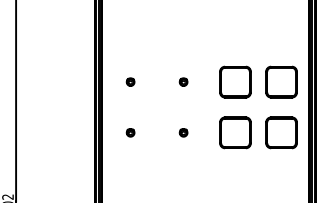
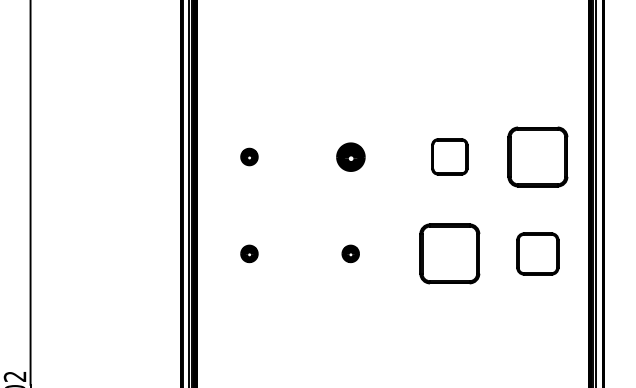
part: (183, 81) -> (350, 155), size x1.6
part: (235, 81) -> (449, 155), size x0.6
part: (281, 132) -> (537, 253), size x0.7

